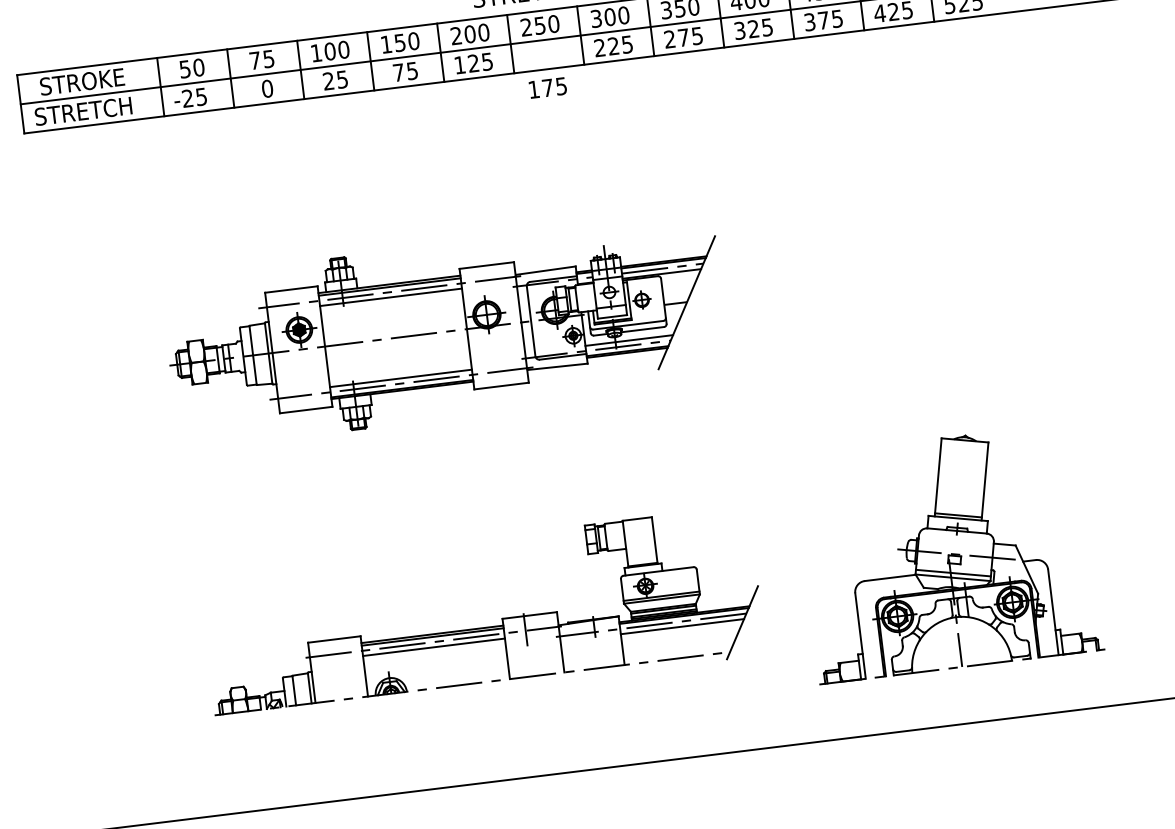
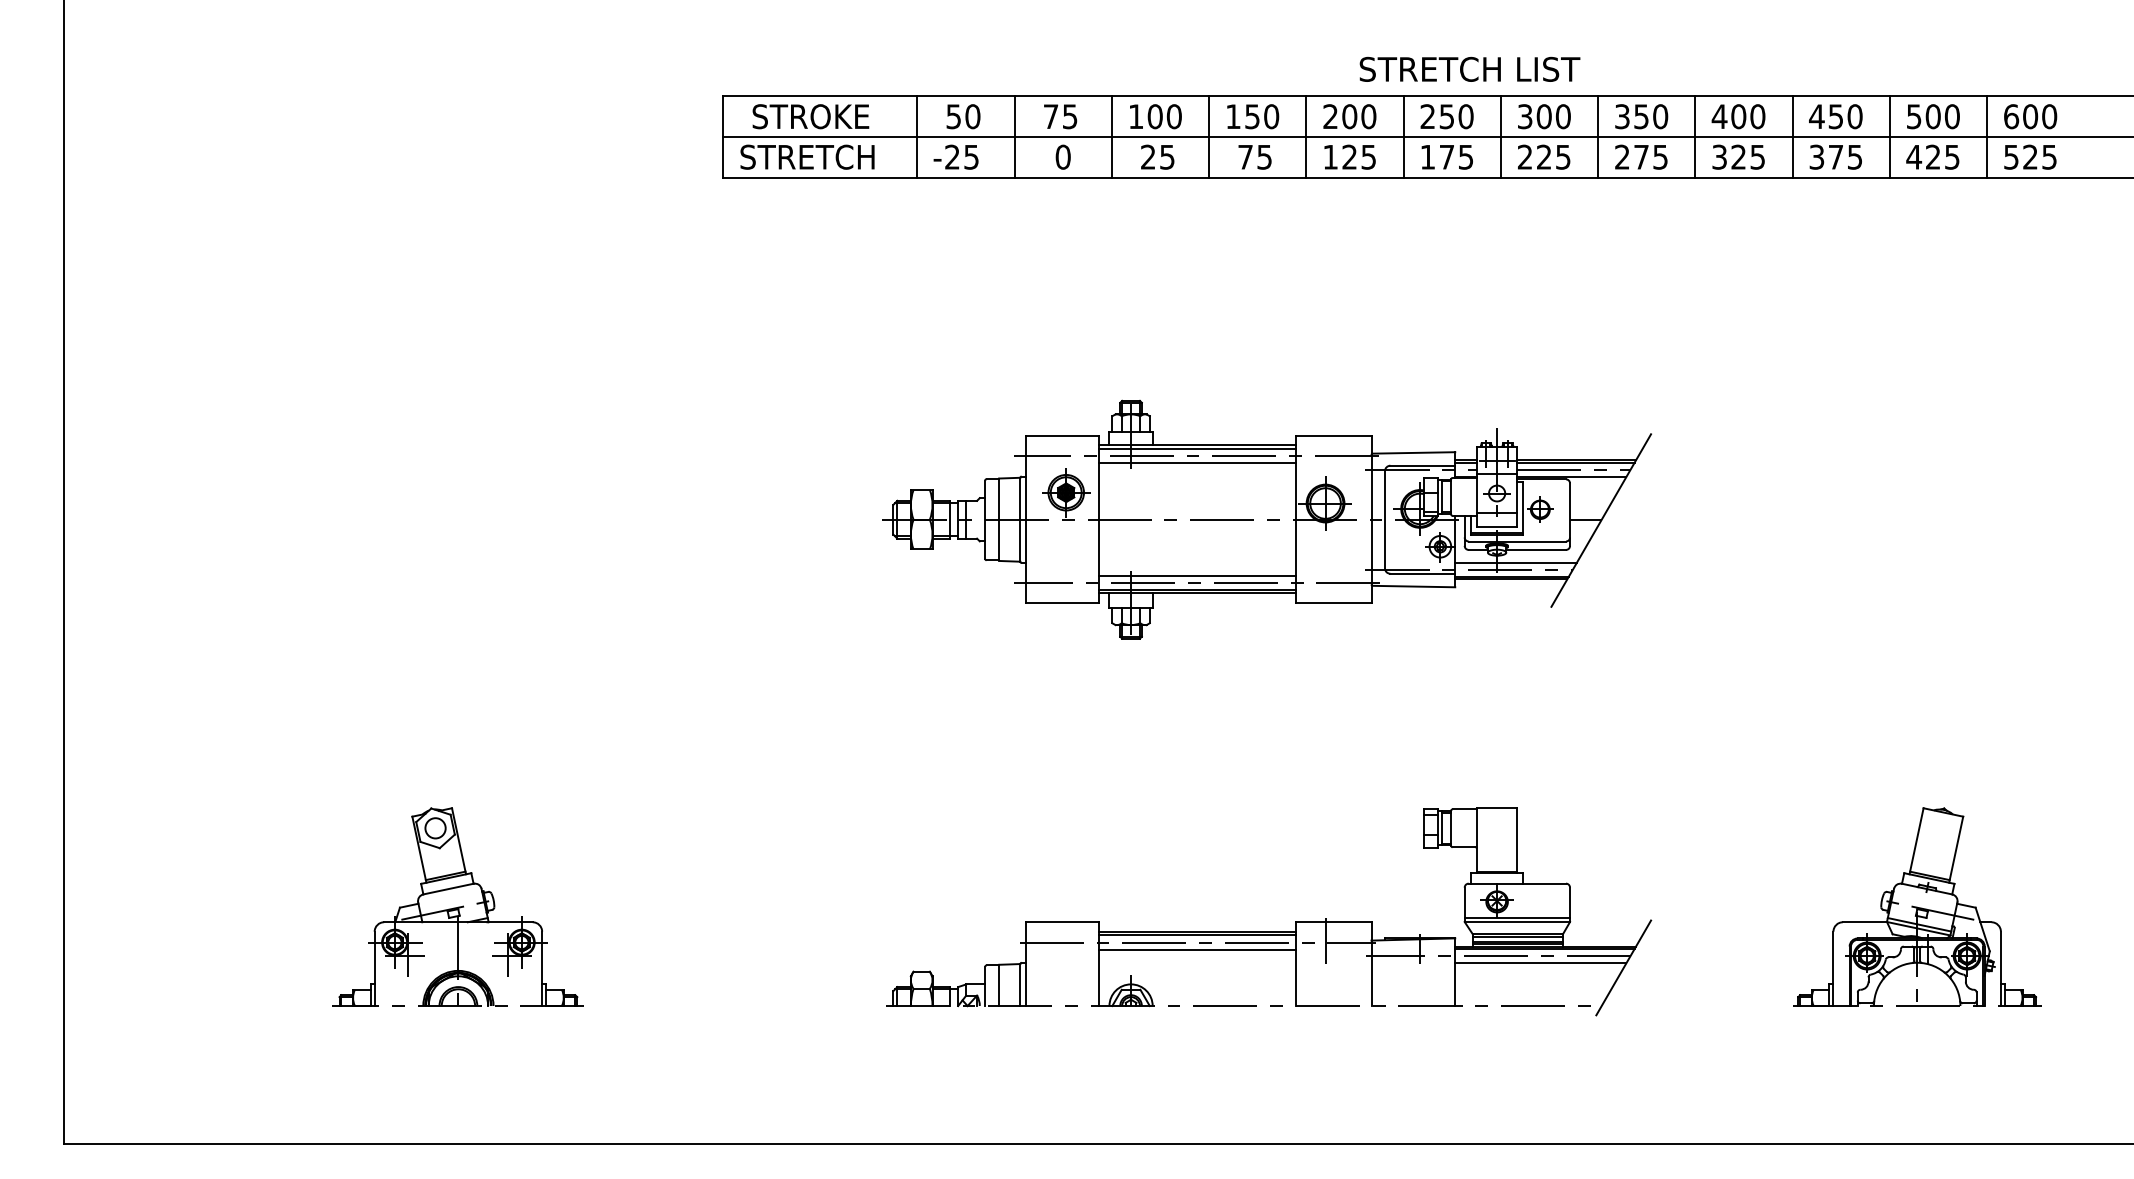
text: (547, 88) -> (1446, 157), moved
part: (948, 552) -> (1917, 906), size x0.62

